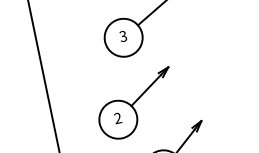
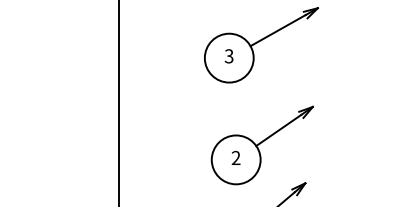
part: (135, 104) -> (261, 145), moved

